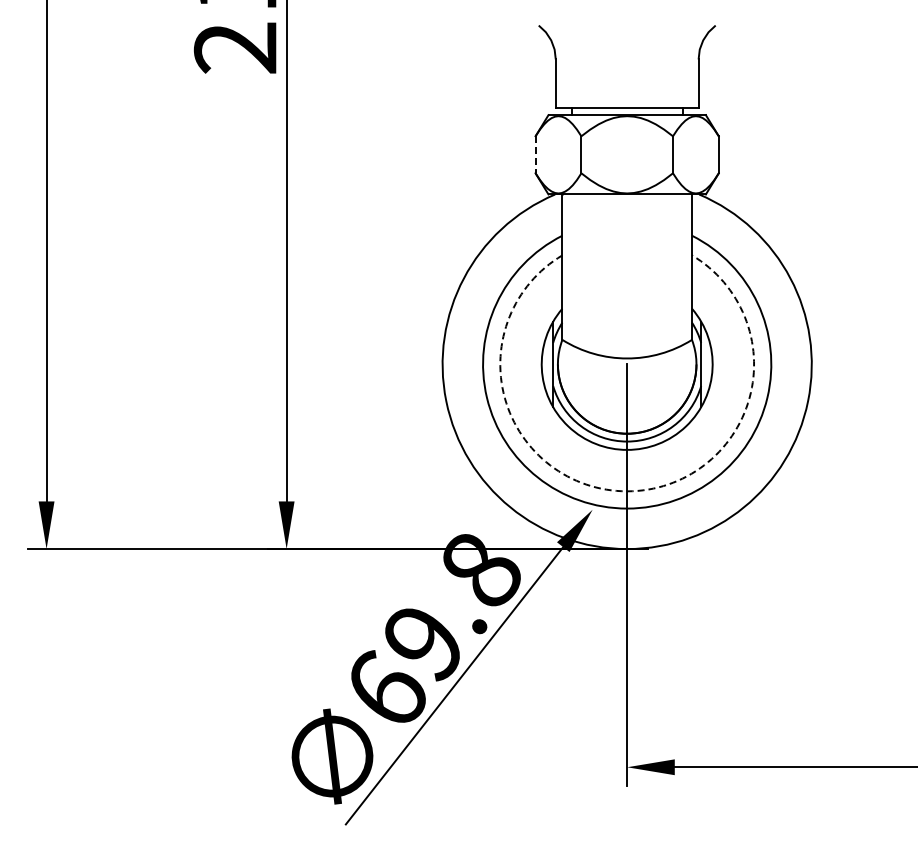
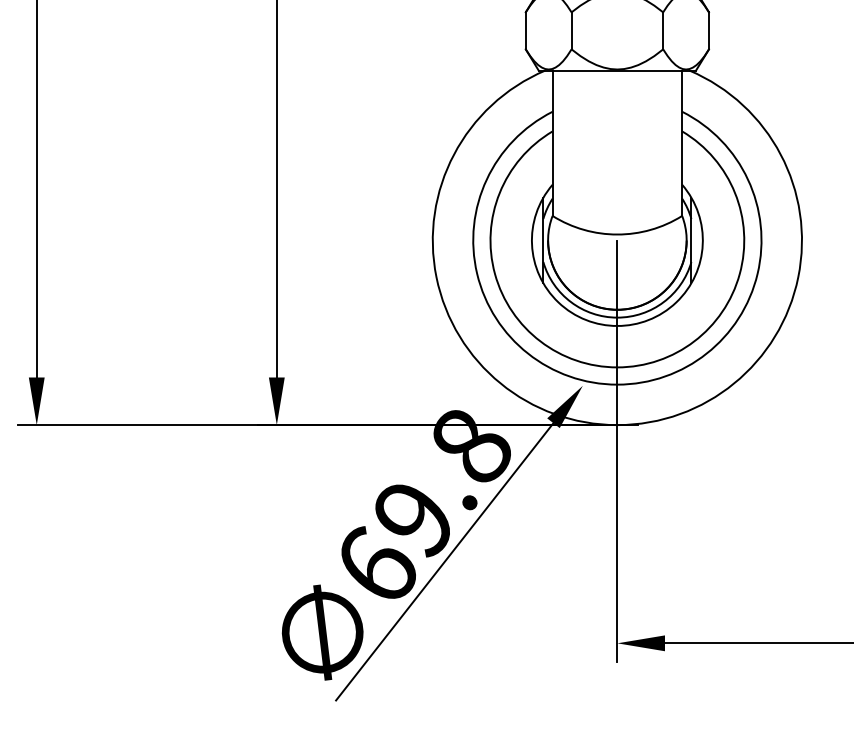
line: (535, 154) -> (525, 30), dashed -> solid
arc: (627, 491) -> (617, 367), dashed -> solid

